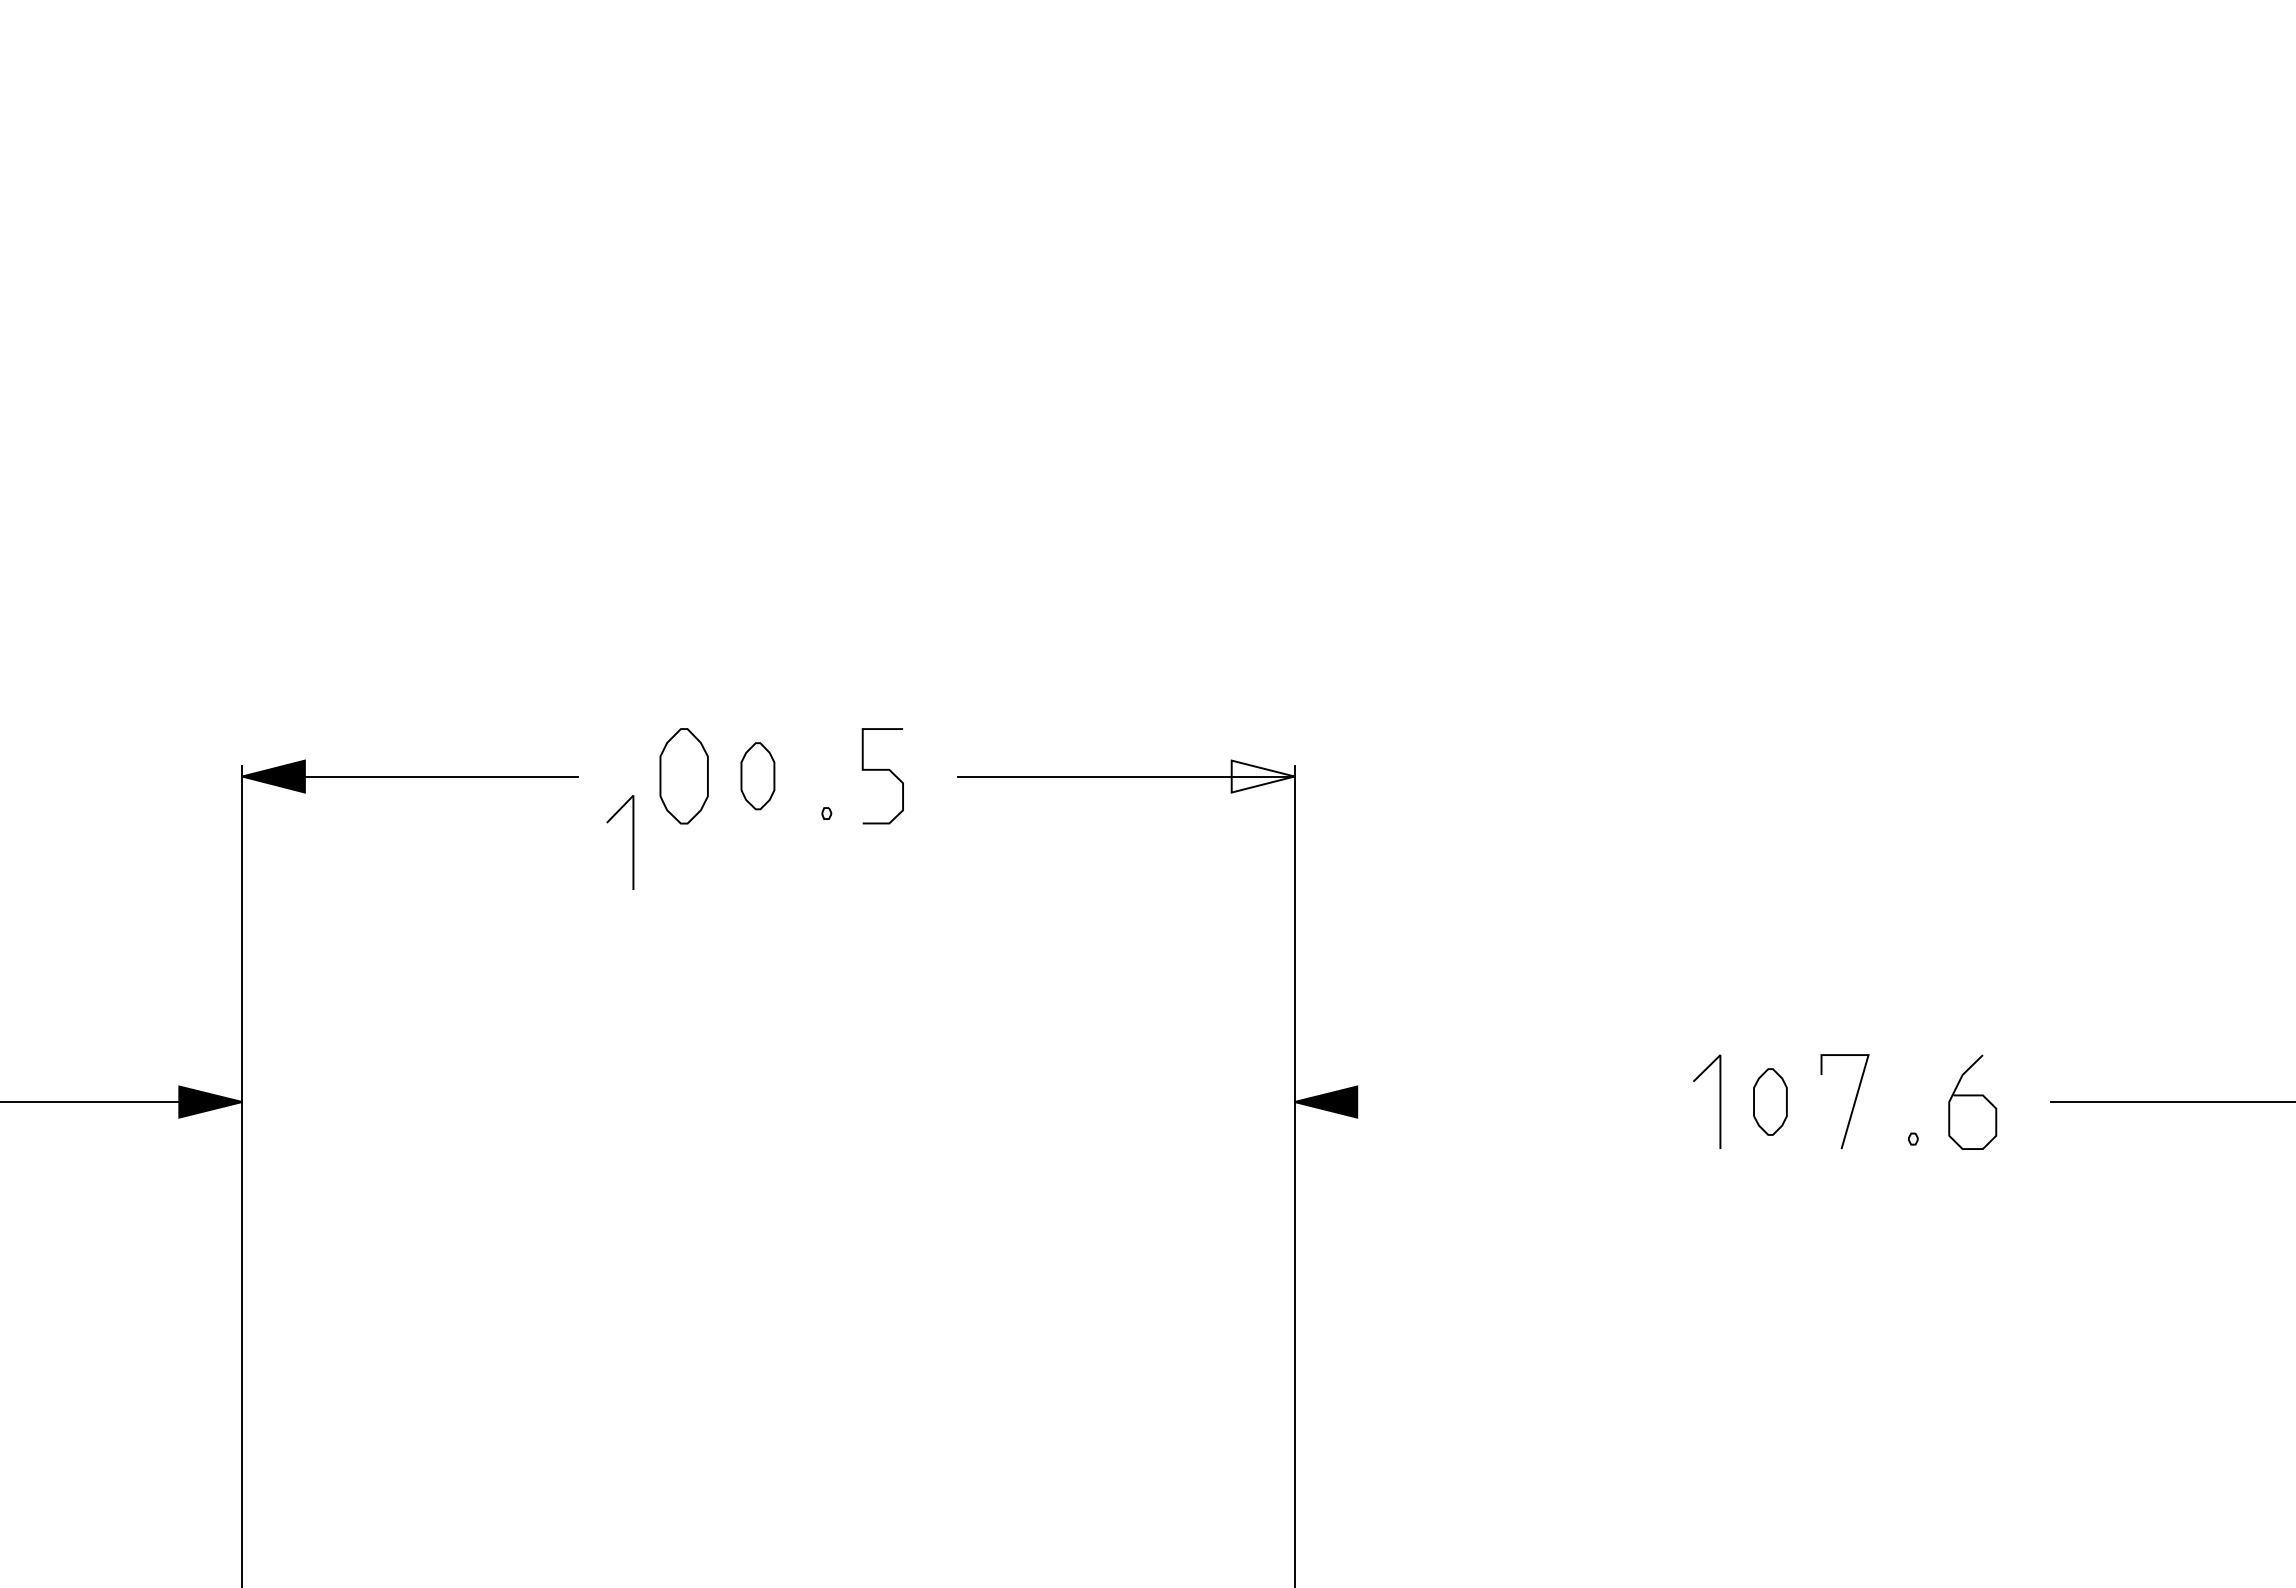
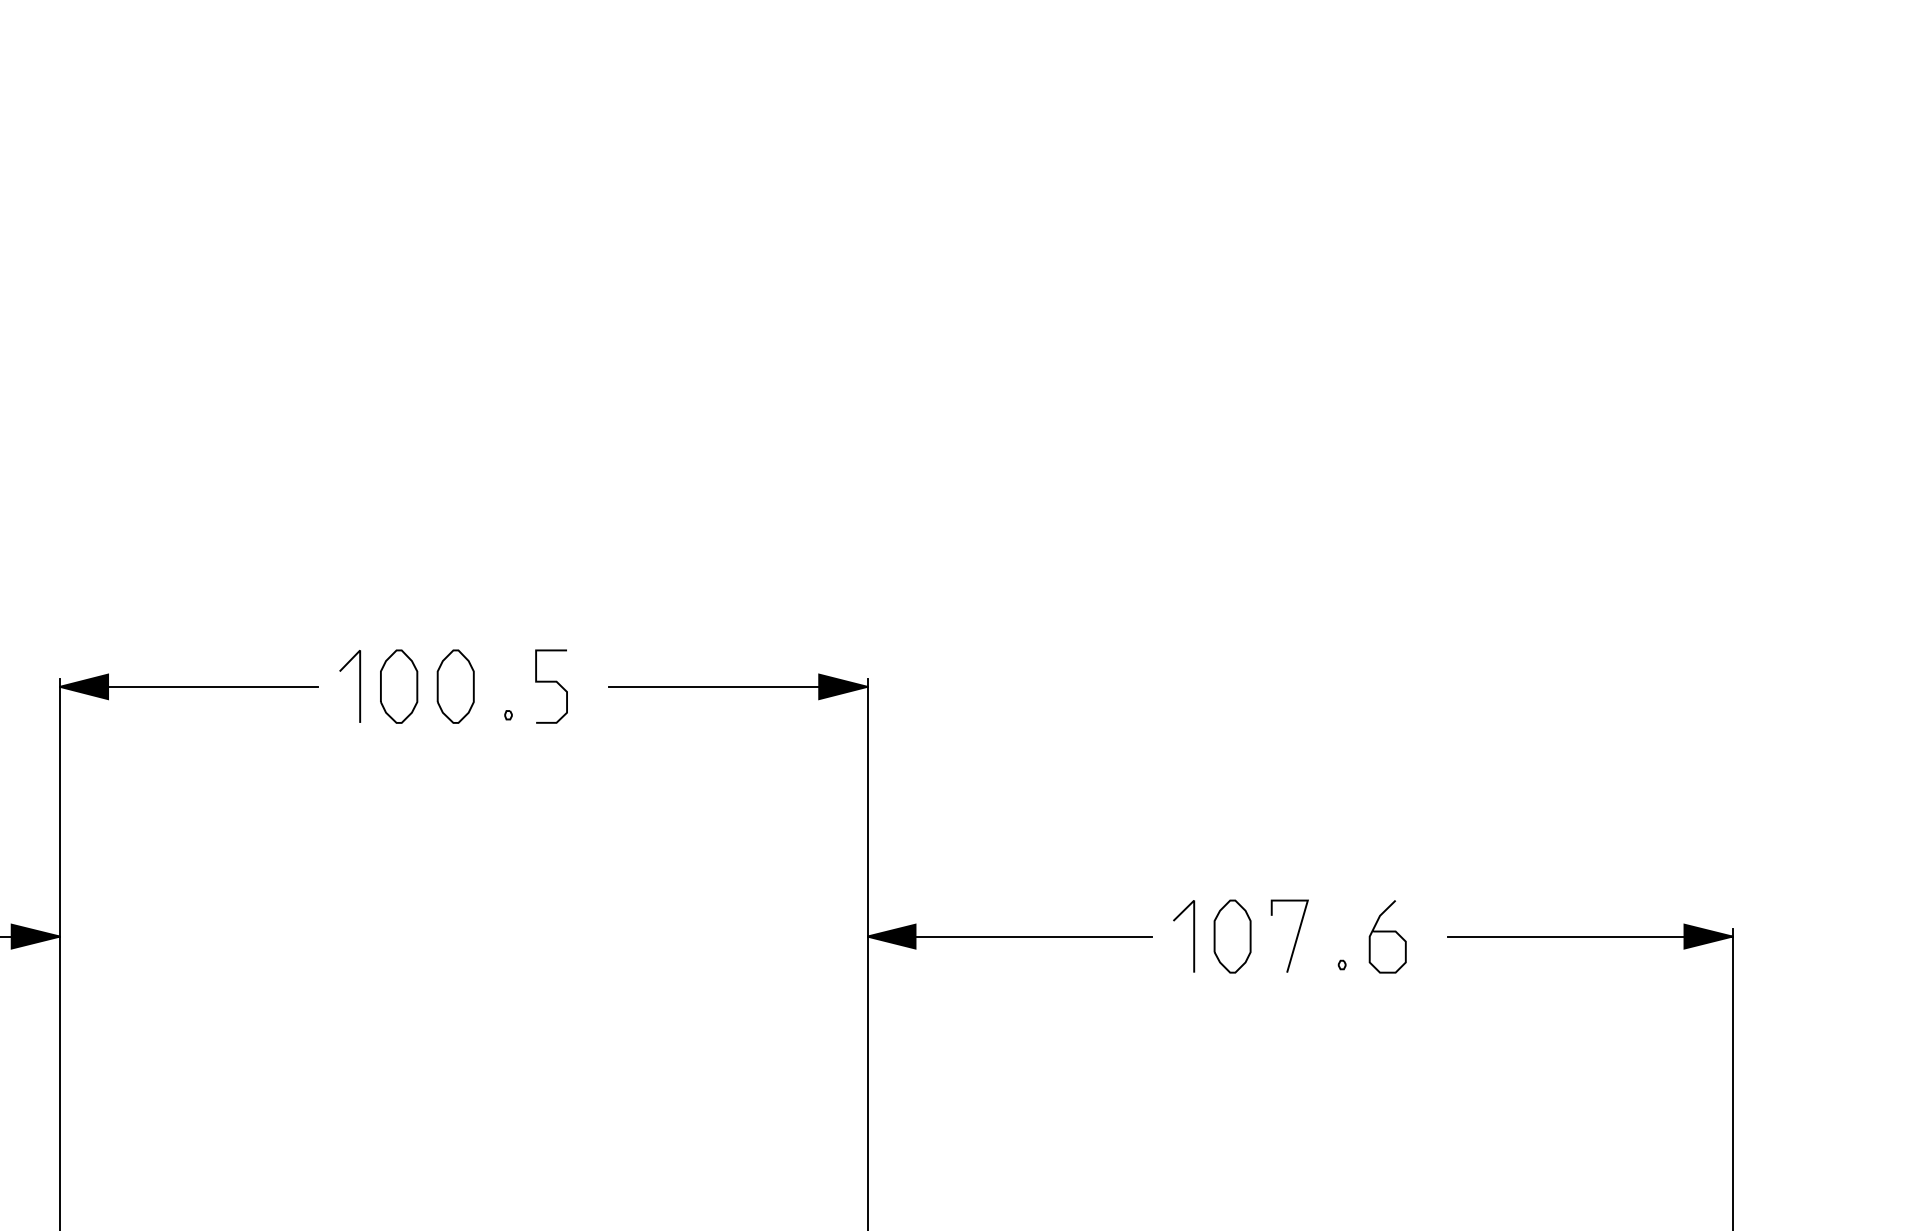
part: (757, 776) -> (455, 686), size x1.43
fill: (1263, 776) -> (843, 686), added
line: (632, 842) -> (359, 686), moved
line: (1479, 1101) -> (1009, 936), added
part: (1770, 1101) -> (1232, 936), size x1.43

